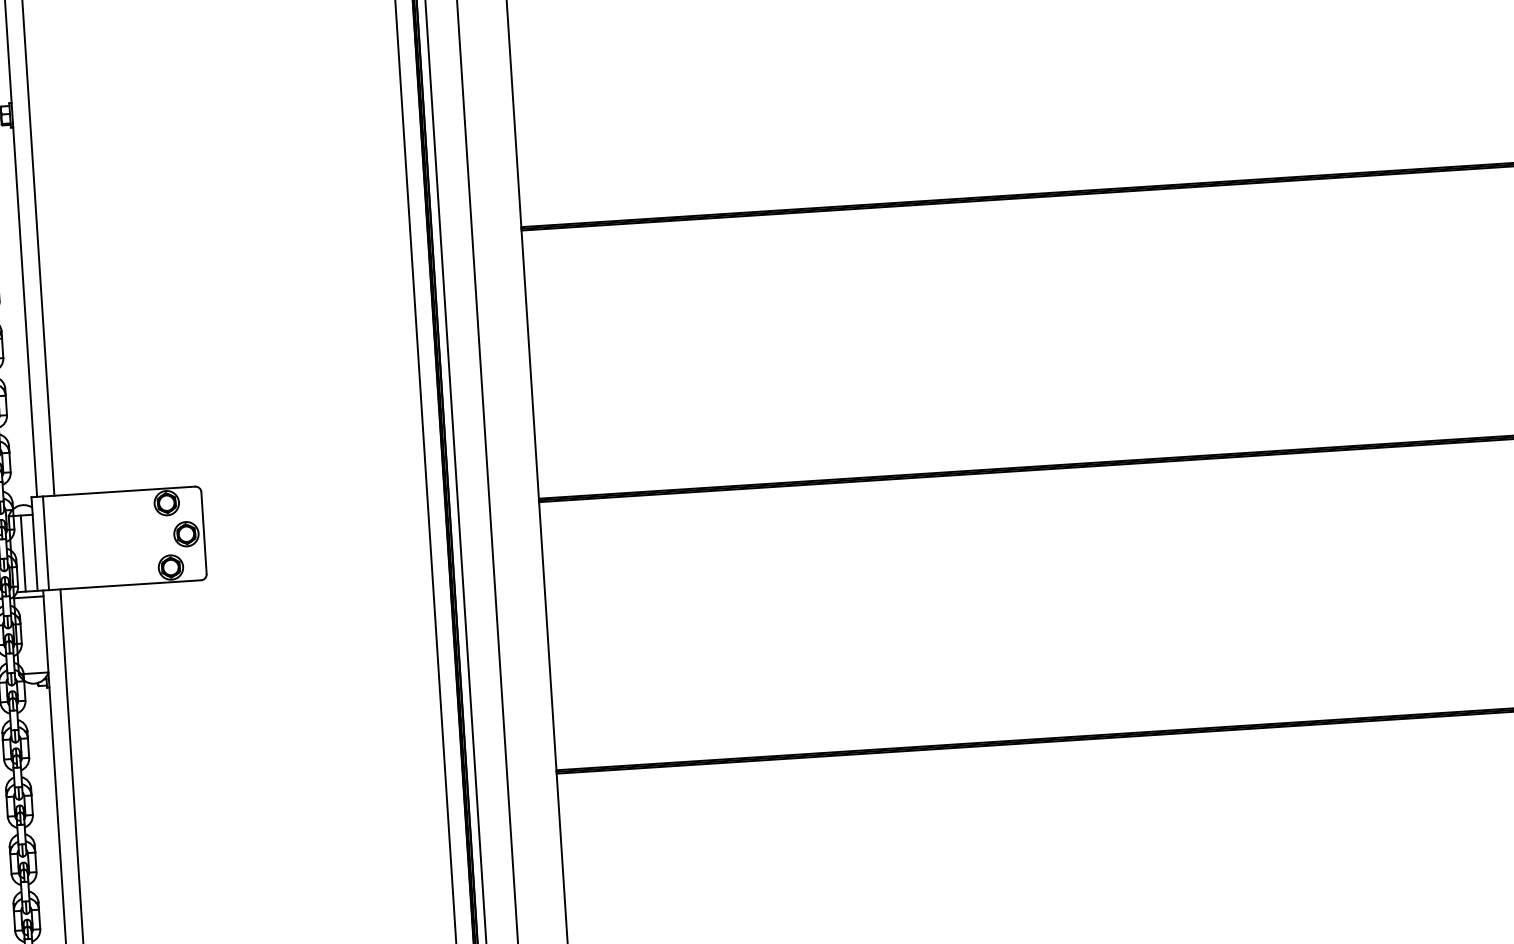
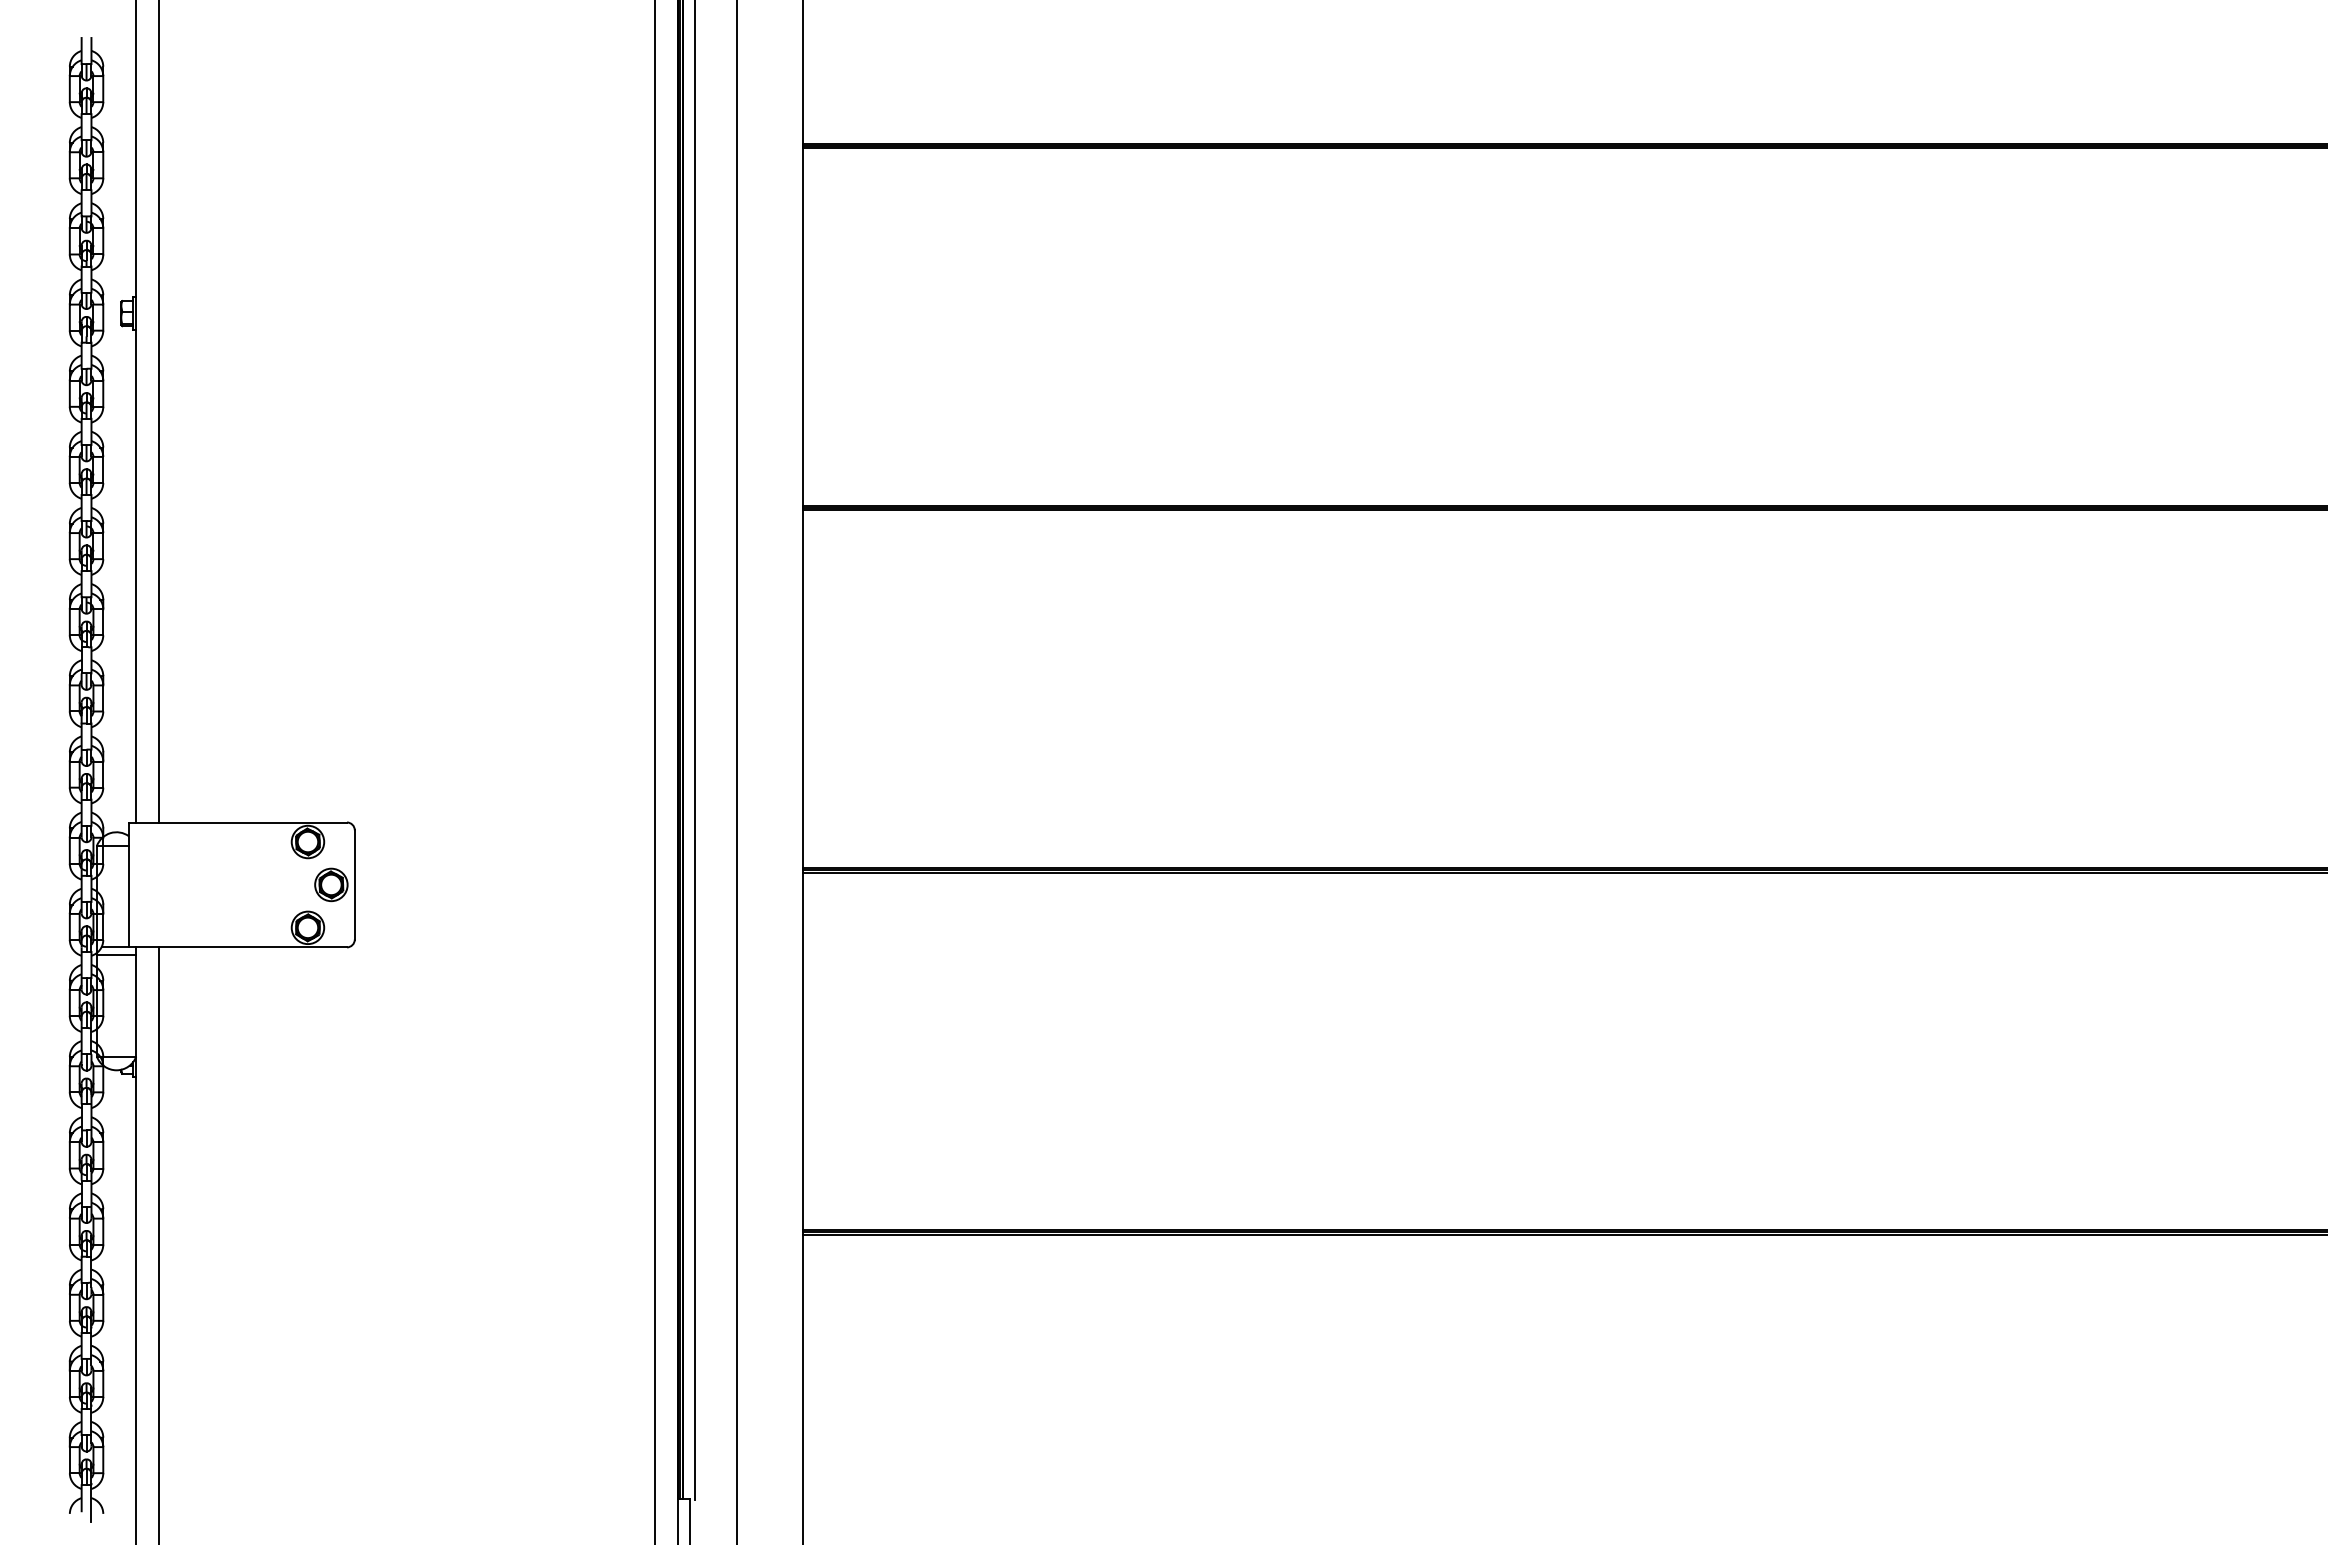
line: (46, 542) -> (144, 884), removed
line: (23, 553) -> (113, 896), removed

